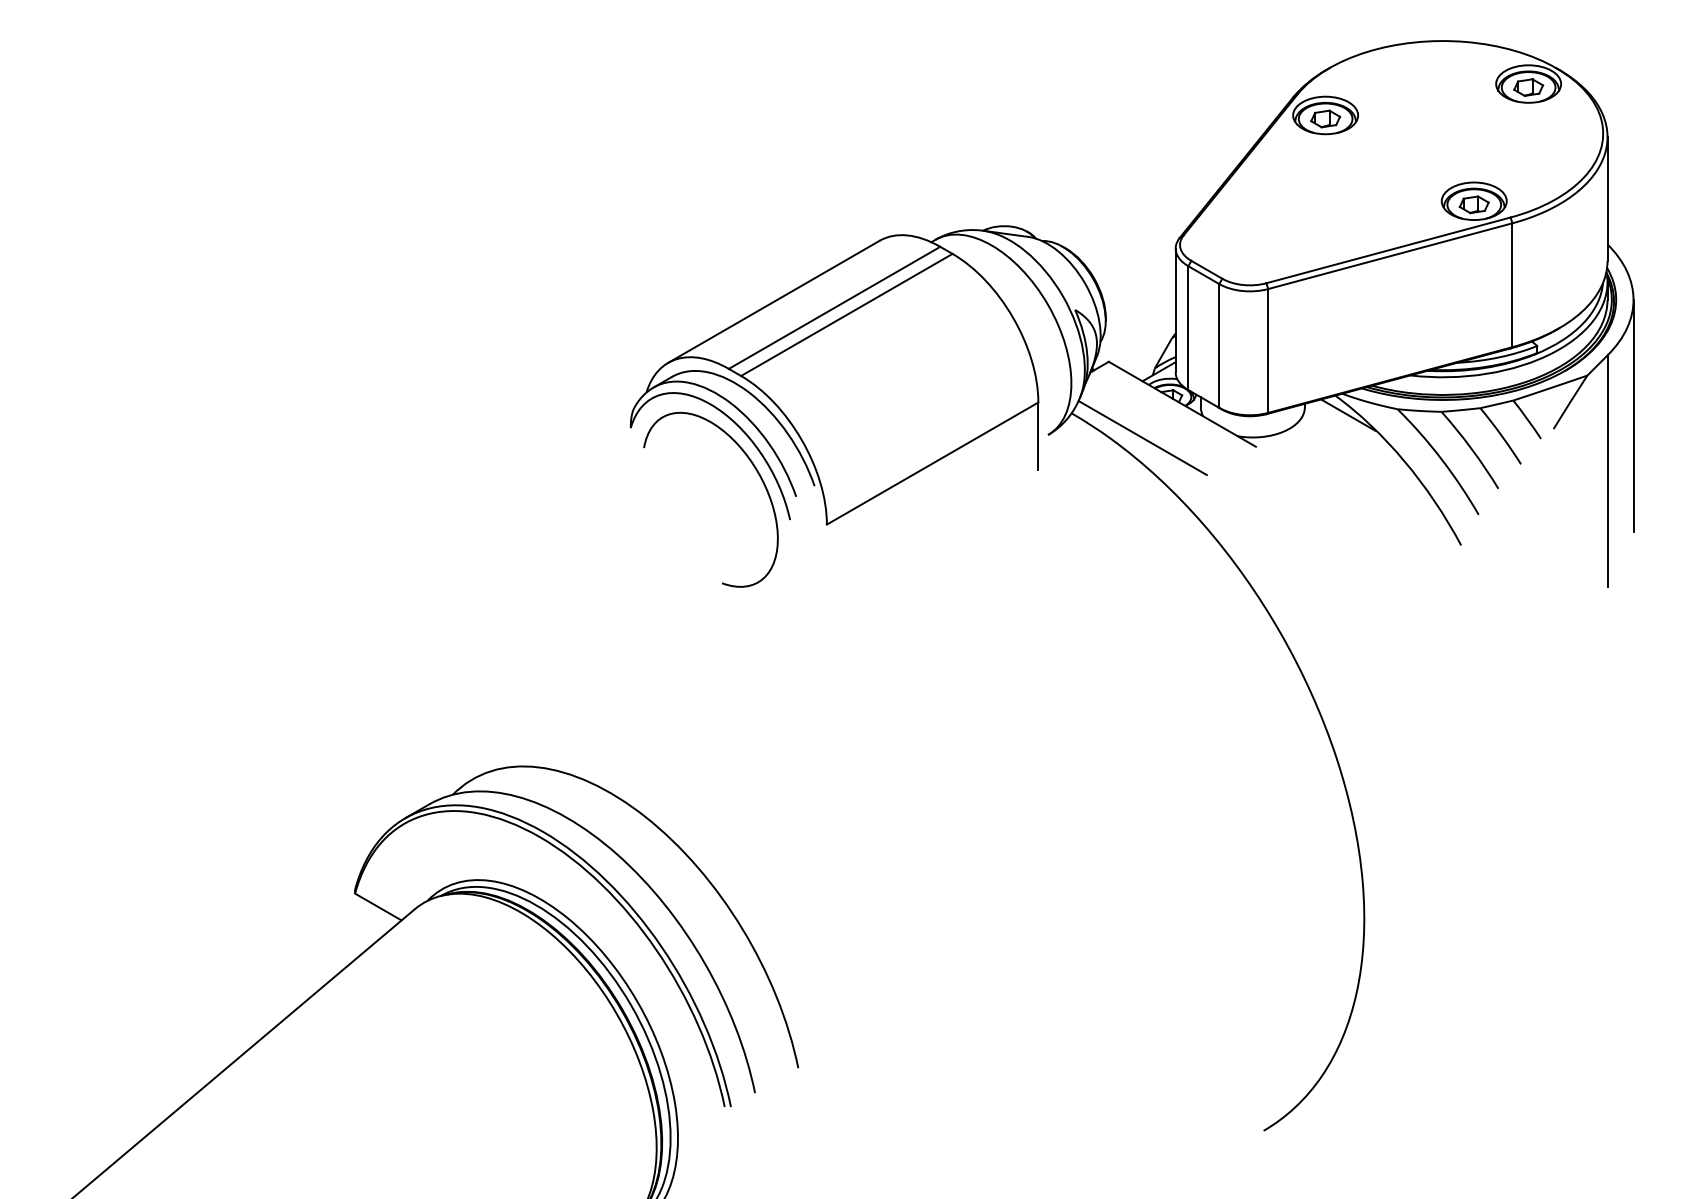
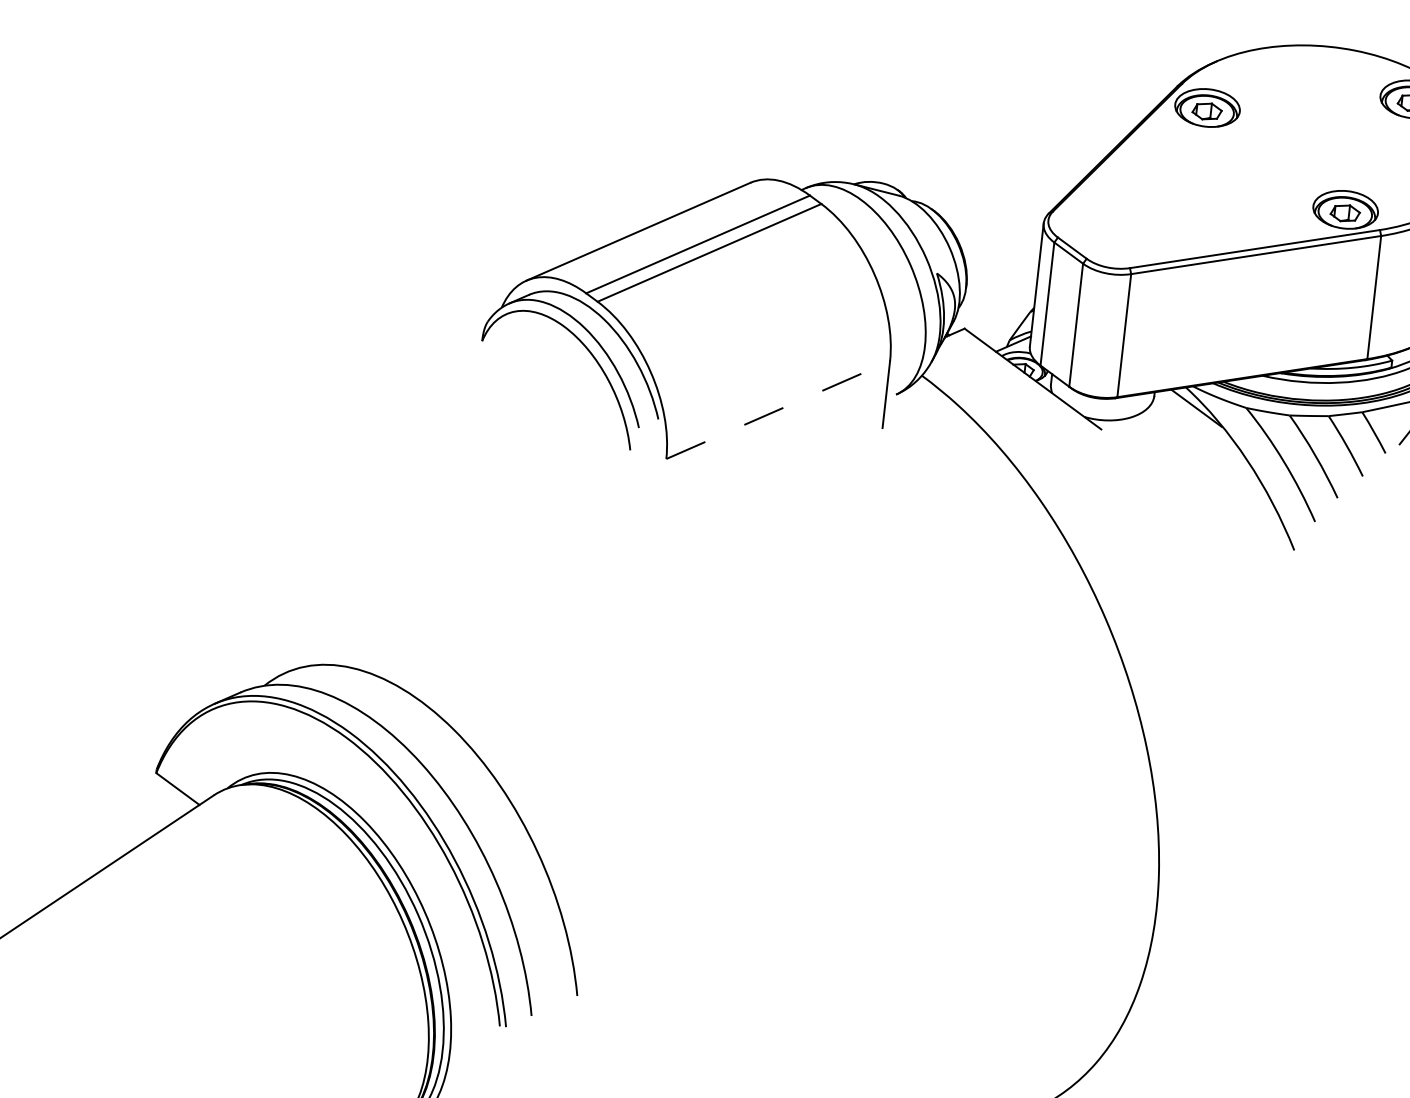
line: (1142, 438) -> (989, 408), removed
line: (933, 463) -> (779, 410), solid -> dashed
curve: (758, 475) -> (603, 402), removed

